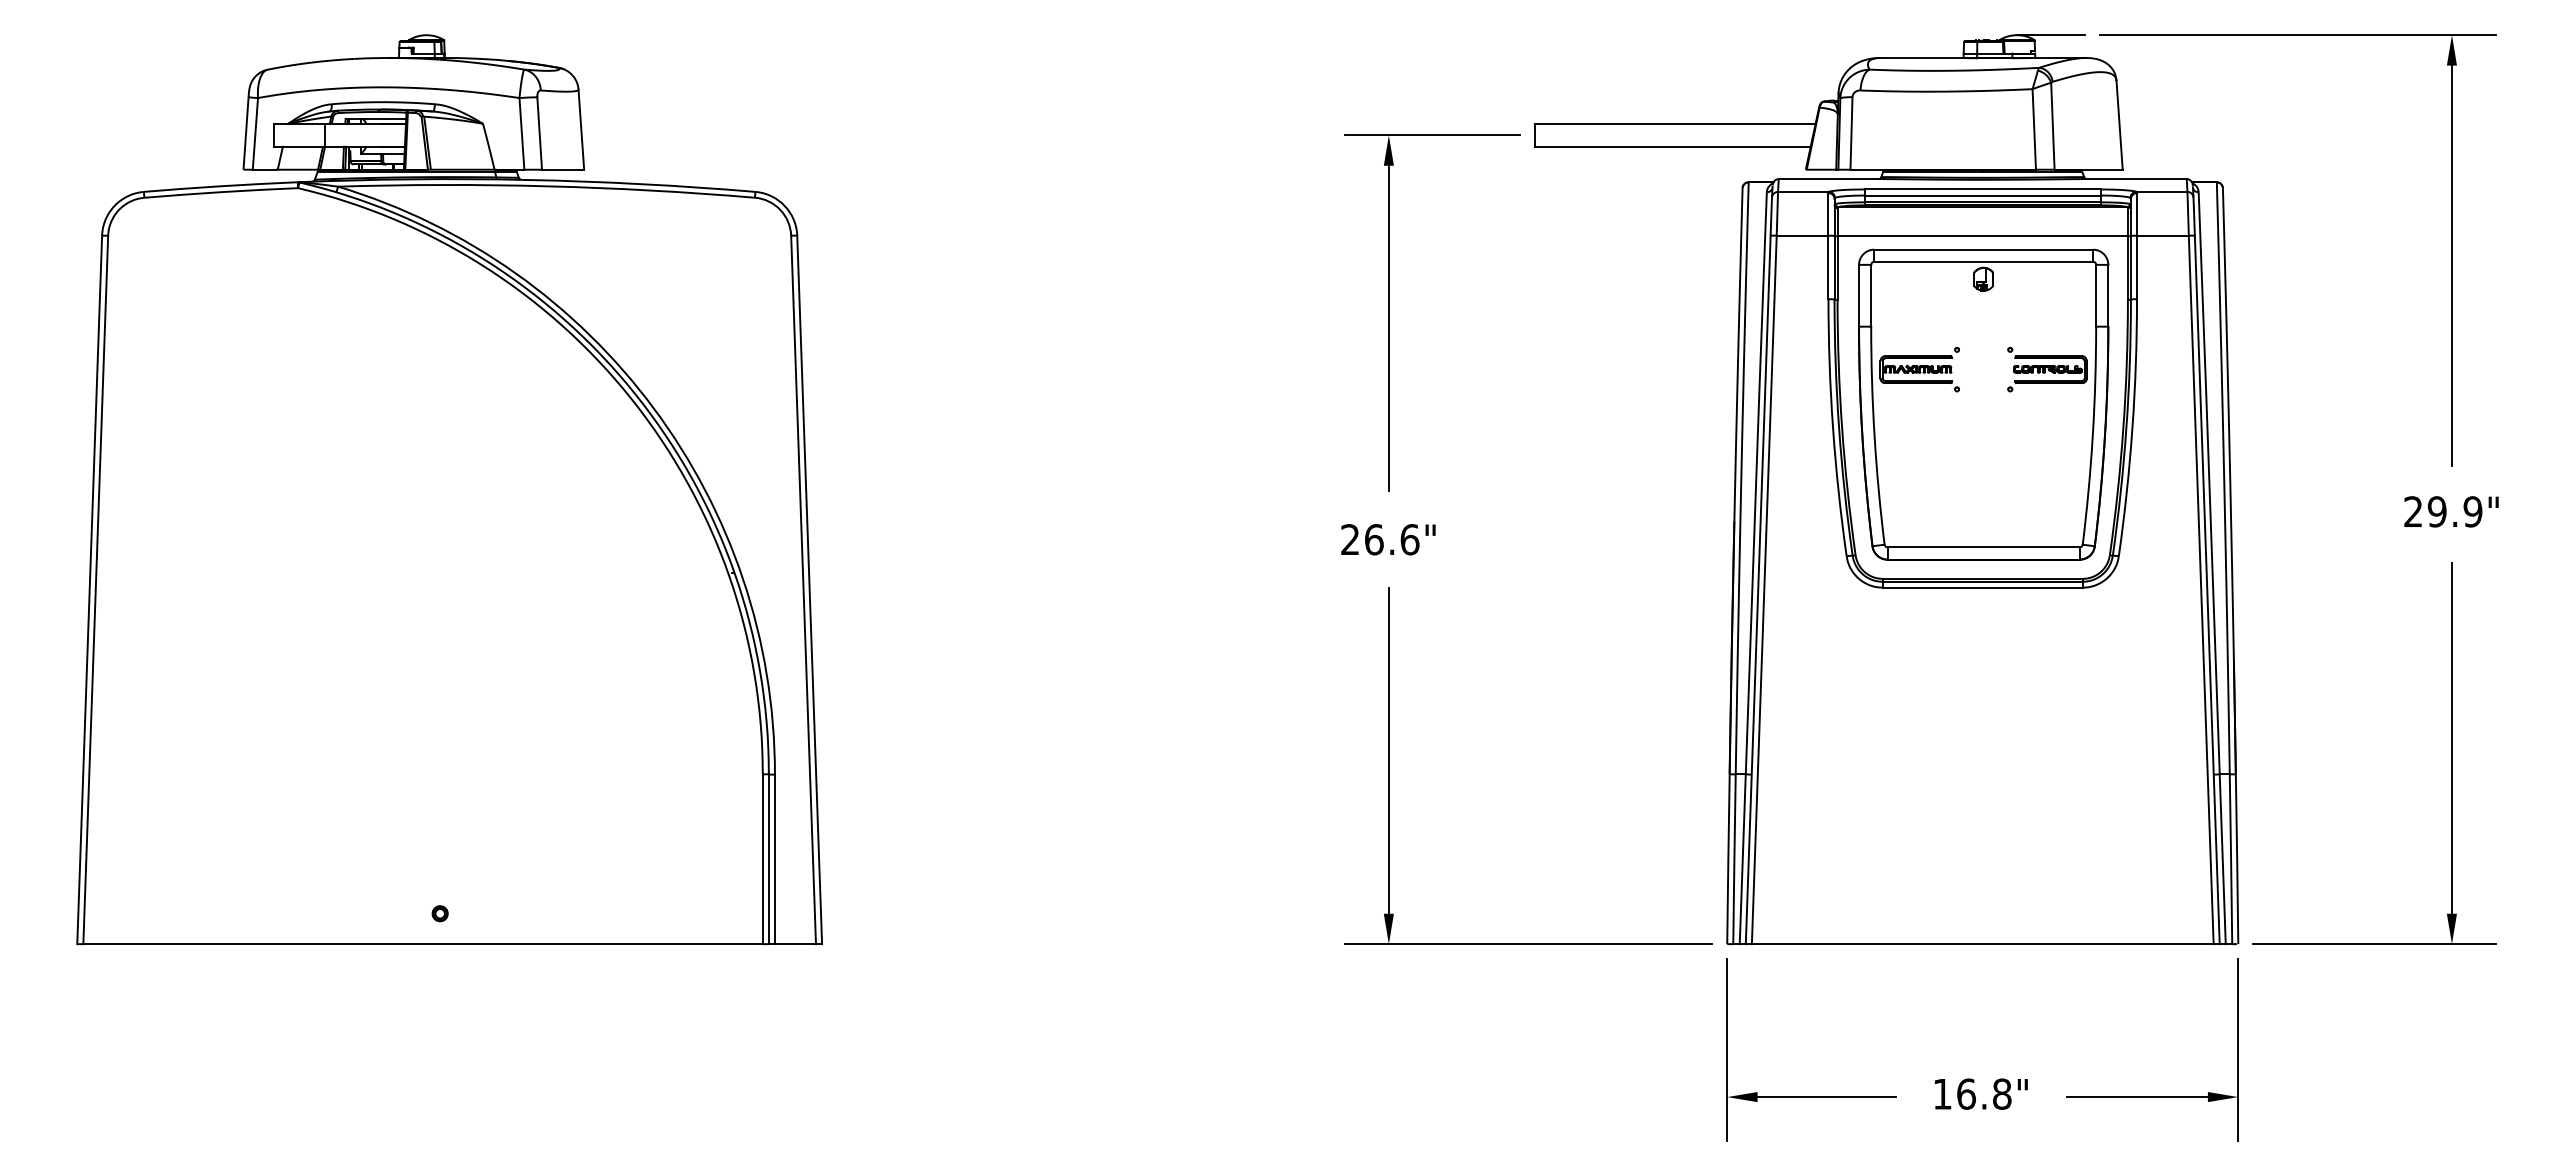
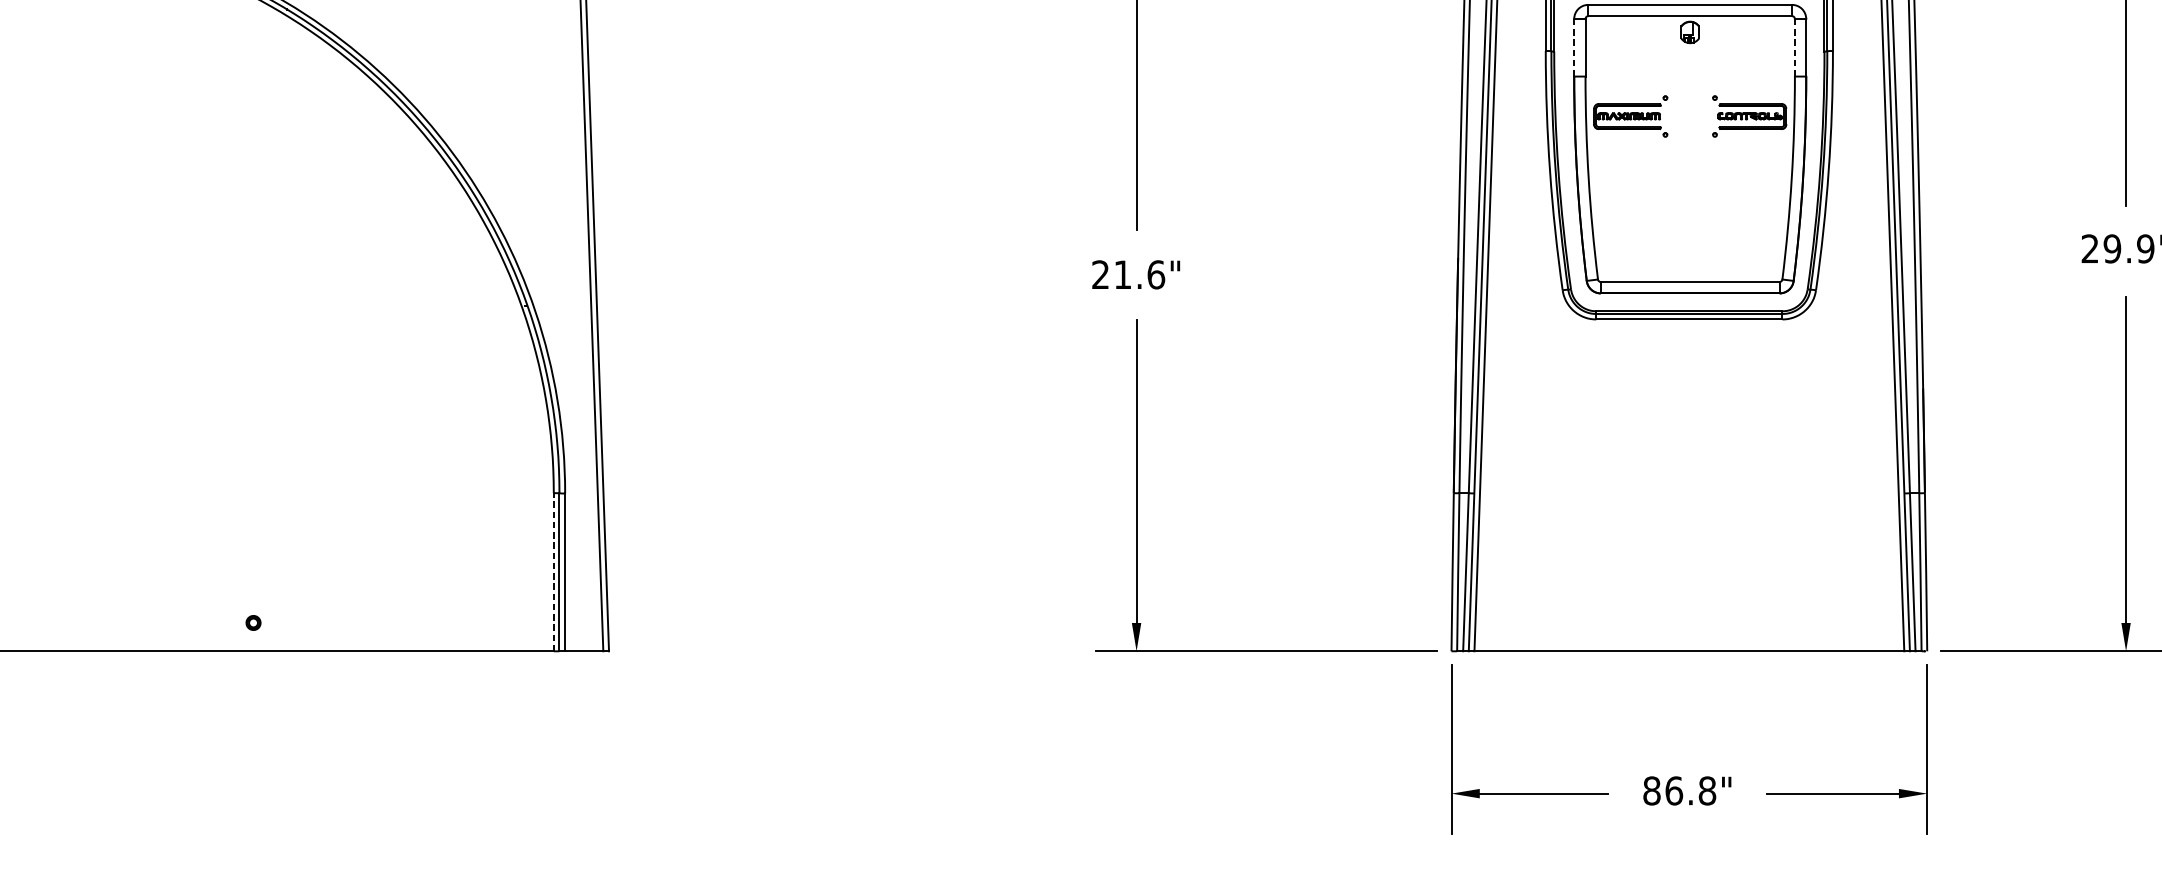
line: (1859, 295) -> (1574, 47), solid -> dashed
line: (2096, 295) -> (1795, 47), solid -> dashed
text: (1374, 539) -> (1123, 274), 26.6" -> 21.6"
line: (762, 859) -> (553, 572), solid -> dashed
text: (1942, 1093) -> (1651, 790), 16.8" -> 86.8"

